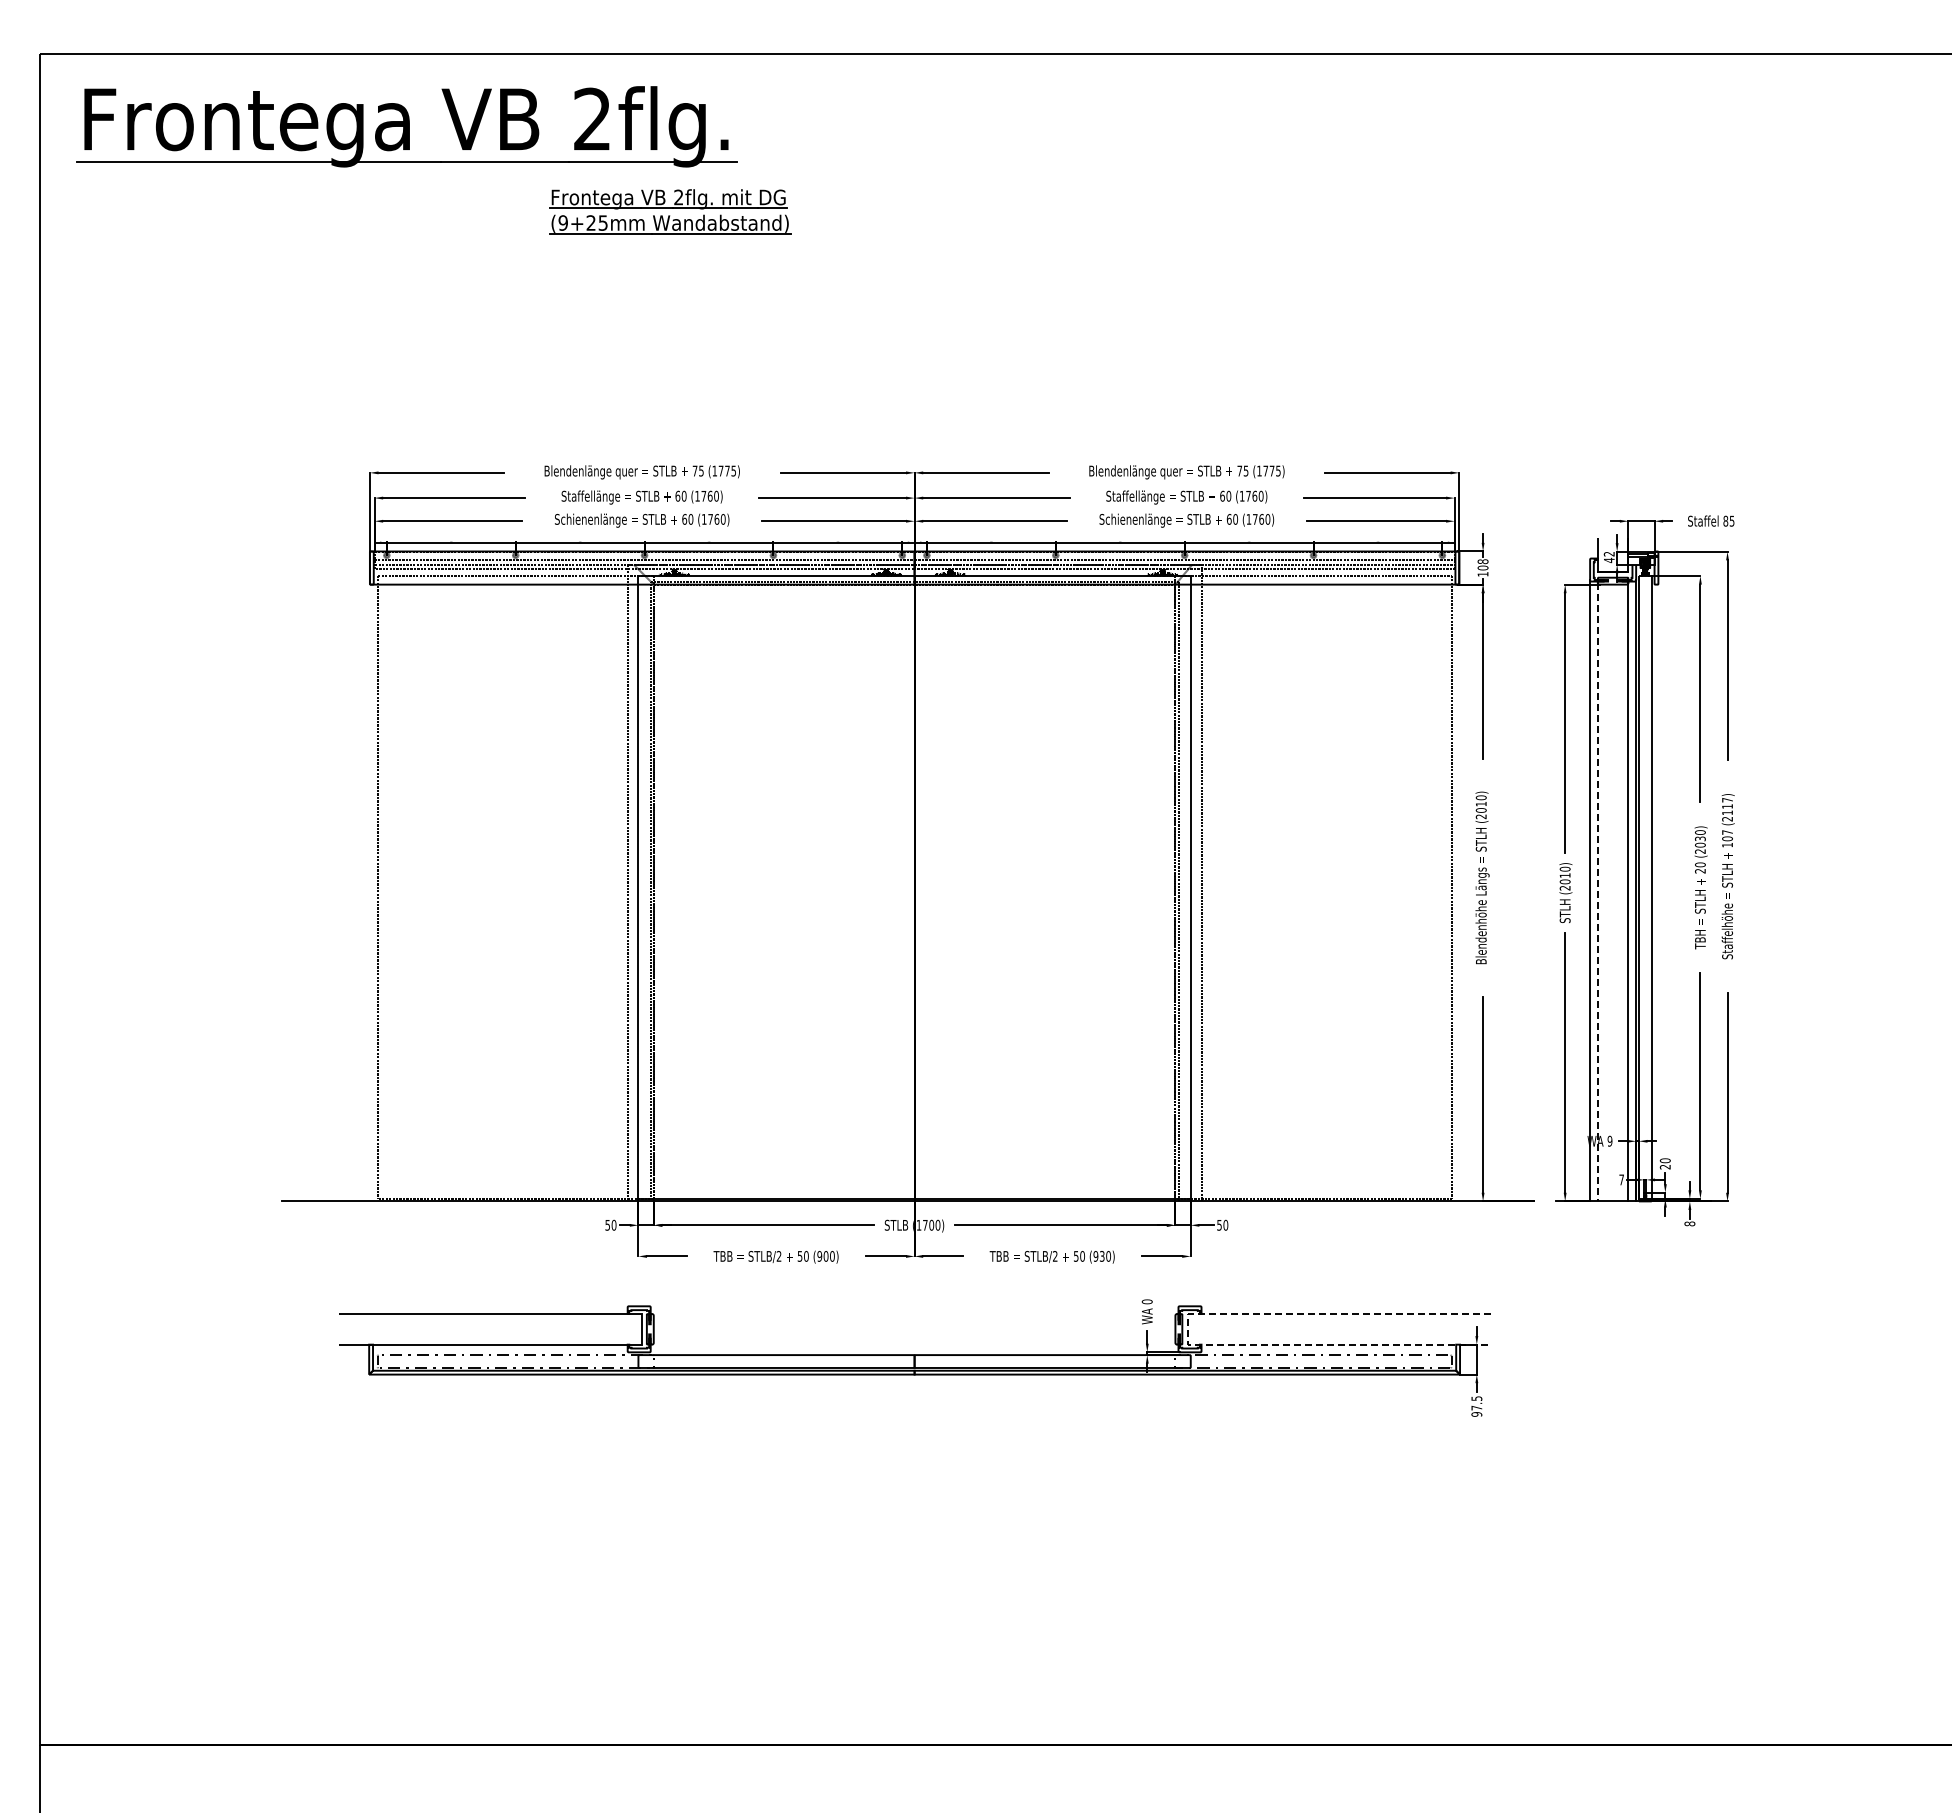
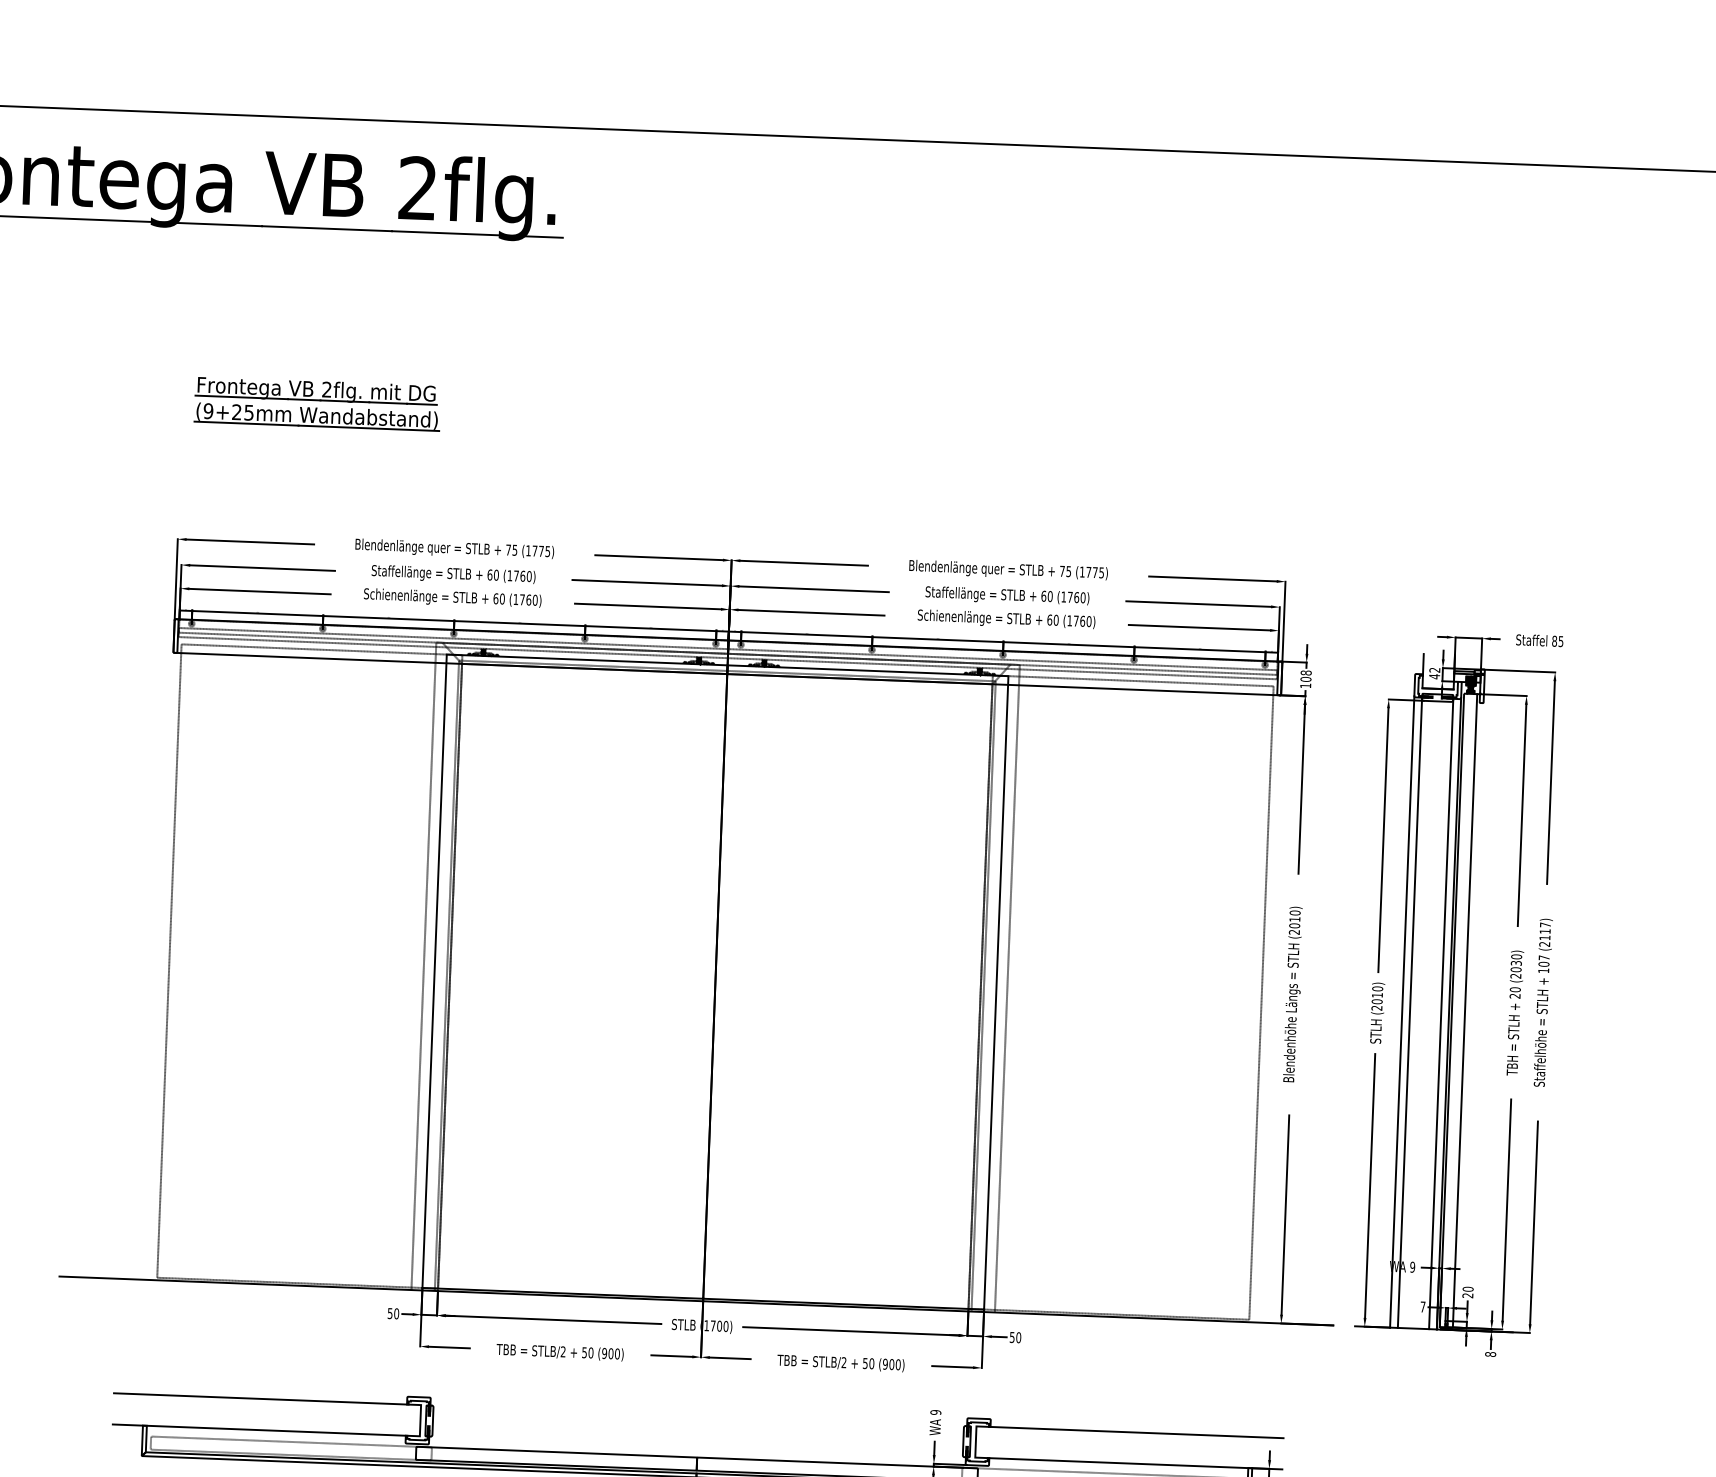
part: (670, 211) -> (318, 403), moved
line: (1597, 892) -> (1409, 1013), dashed -> solid
text: (1101, 1256) -> (891, 1364), (930) -> (900)
text: (1147, 1301) -> (936, 1412), 0 -> 9
line: (1187, 1329) -> (975, 1442), dashed -> solid

